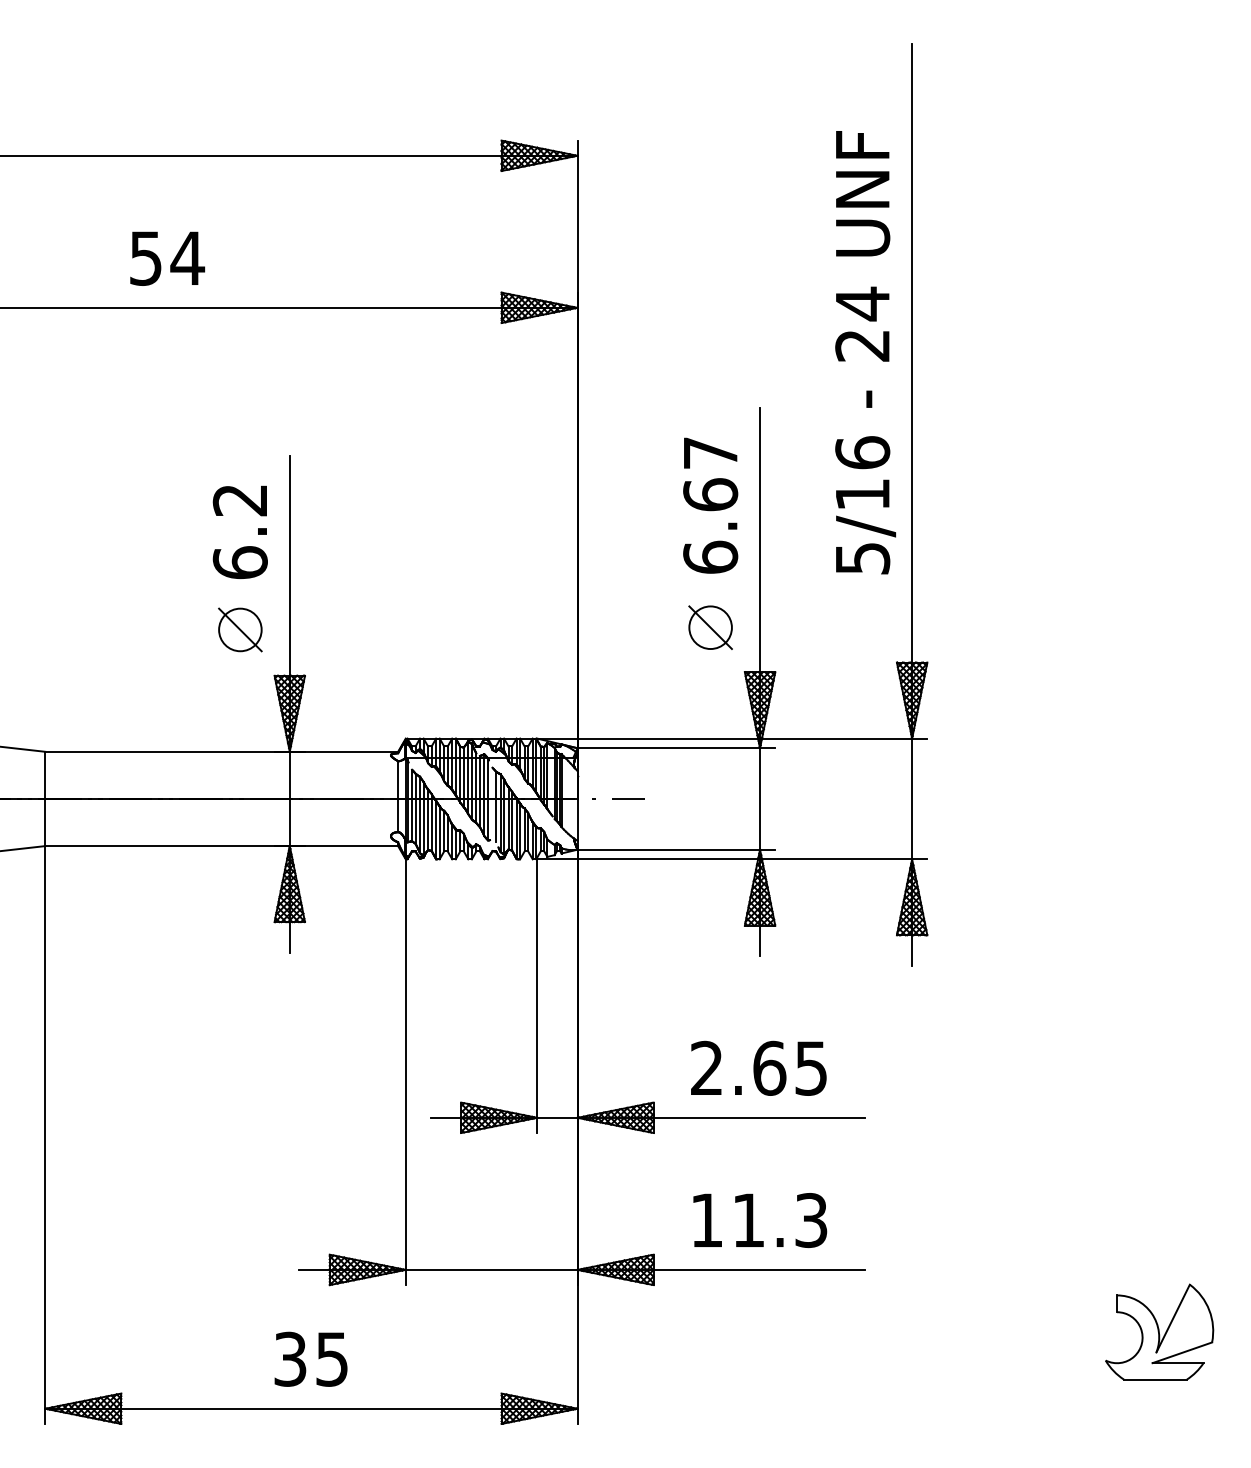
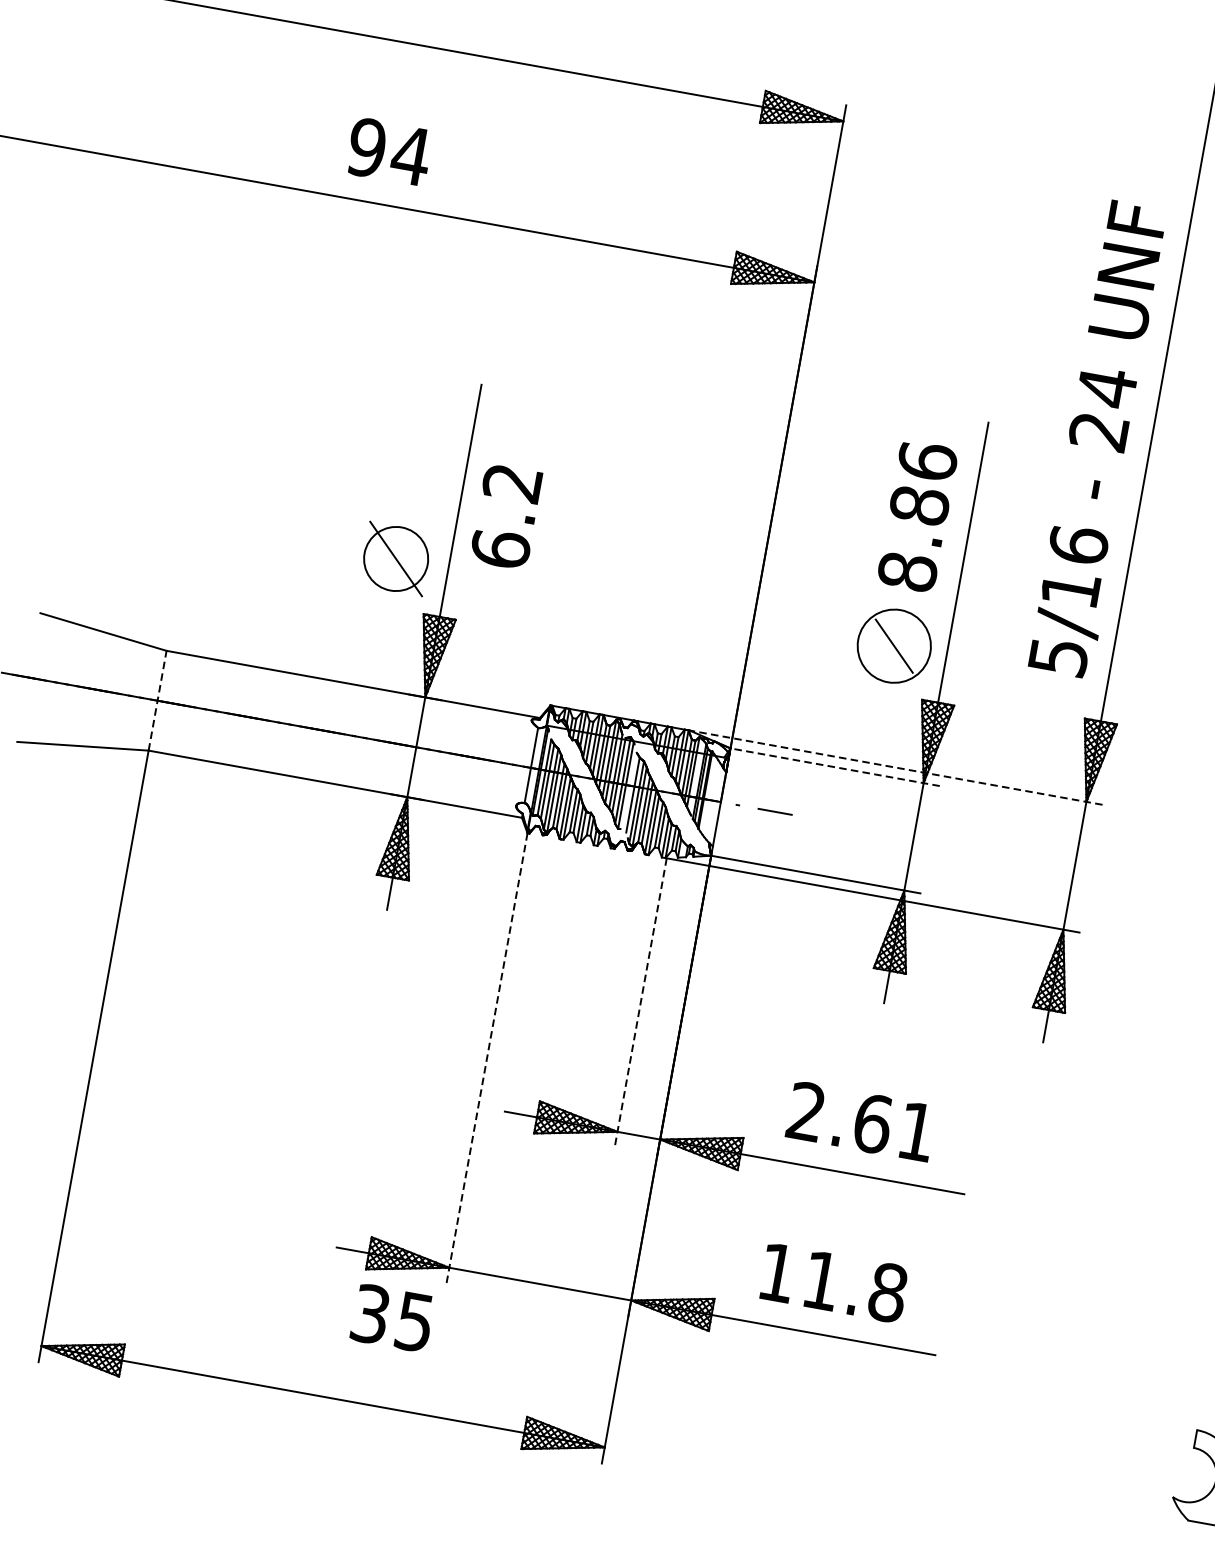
text: (145, 257) -> (366, 146), 54 -> 94
text: (865, 352) -> (1100, 439), moved
text: (710, 504) -> (917, 515), 6.67 -> 8.86
text: (239, 531) -> (505, 515), moved
circle: (710, 627) -> (894, 645), size x1.6
part: (240, 629) -> (396, 558), size x1.4
line: (731, 738) -> (895, 767), solid -> dashed
line: (676, 748) -> (835, 767), solid -> dashed
line: (45, 798) -> (157, 700), solid -> dashed
line: (537, 996) -> (640, 1003), solid -> dashed
text: (810, 1068) -> (916, 1131), 2.65 -> 2.61
line: (405, 1072) -> (486, 1058), solid -> dashed
text: (811, 1220) -> (888, 1292), 11.3 -> 11.8
text: (310, 1358) -> (392, 1317), moved

